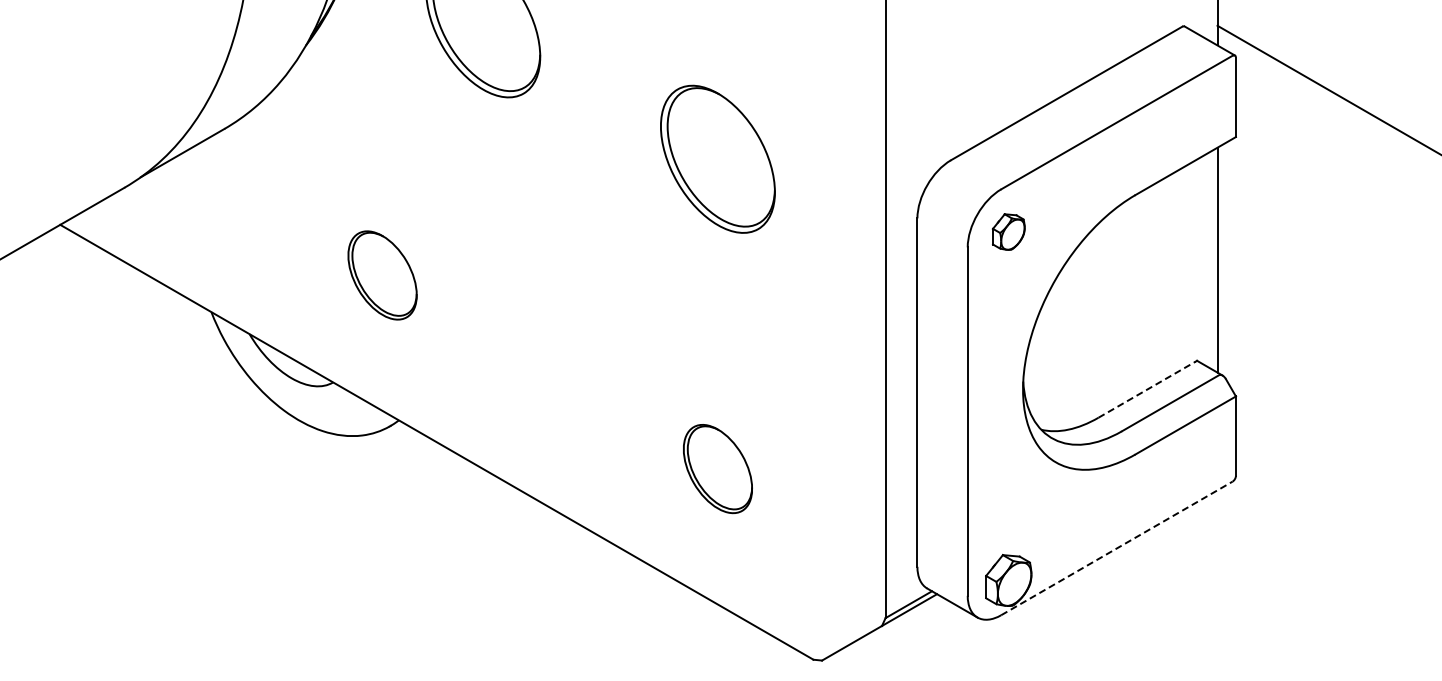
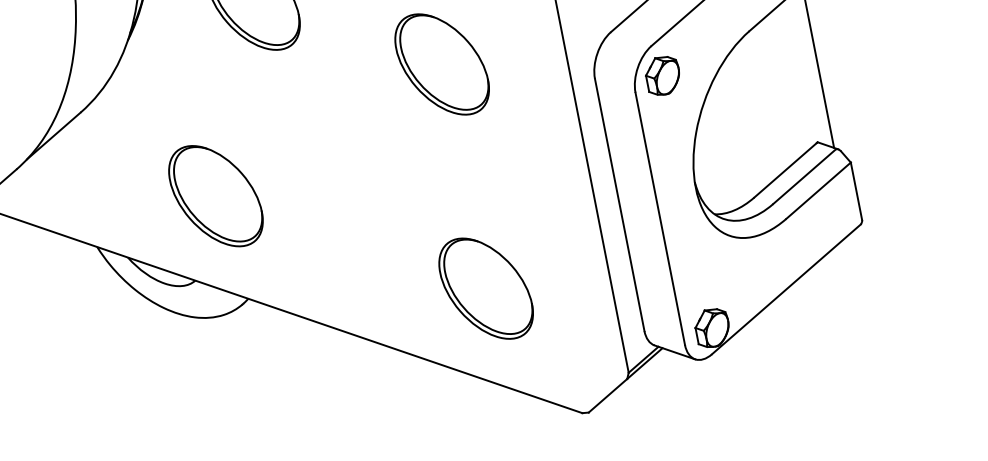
part: (1008, 231) -> (662, 75), size x1.43
part: (382, 275) -> (215, 196), size x1.67
line: (1147, 389) -> (785, 170), dashed -> solid
part: (717, 468) -> (485, 288), size x1.67
line: (1116, 548) -> (785, 289), dashed -> solid

